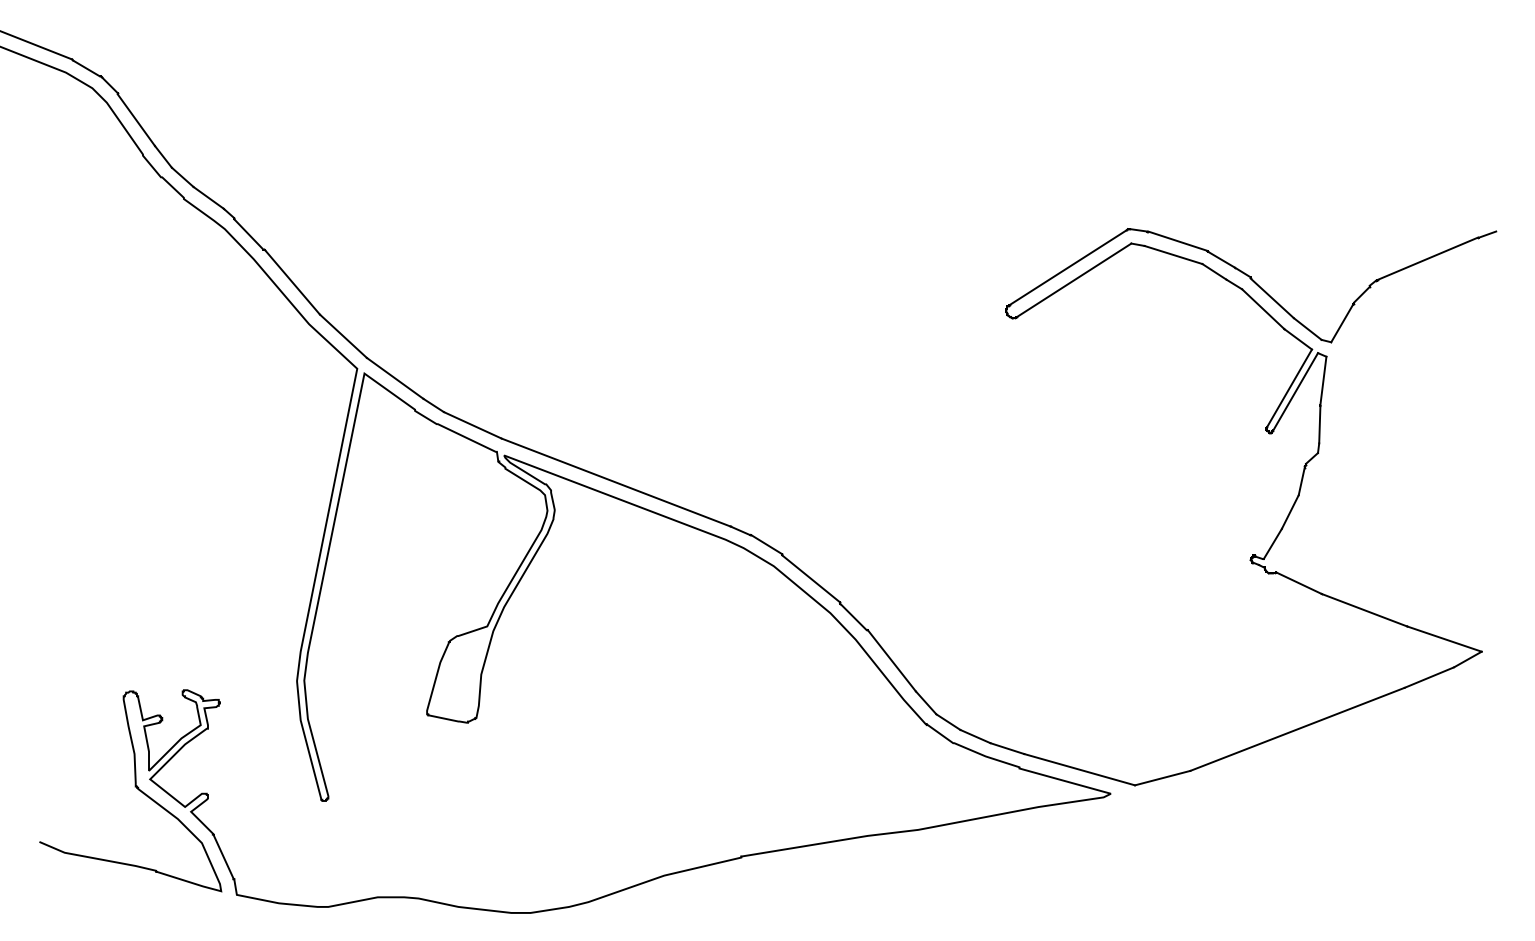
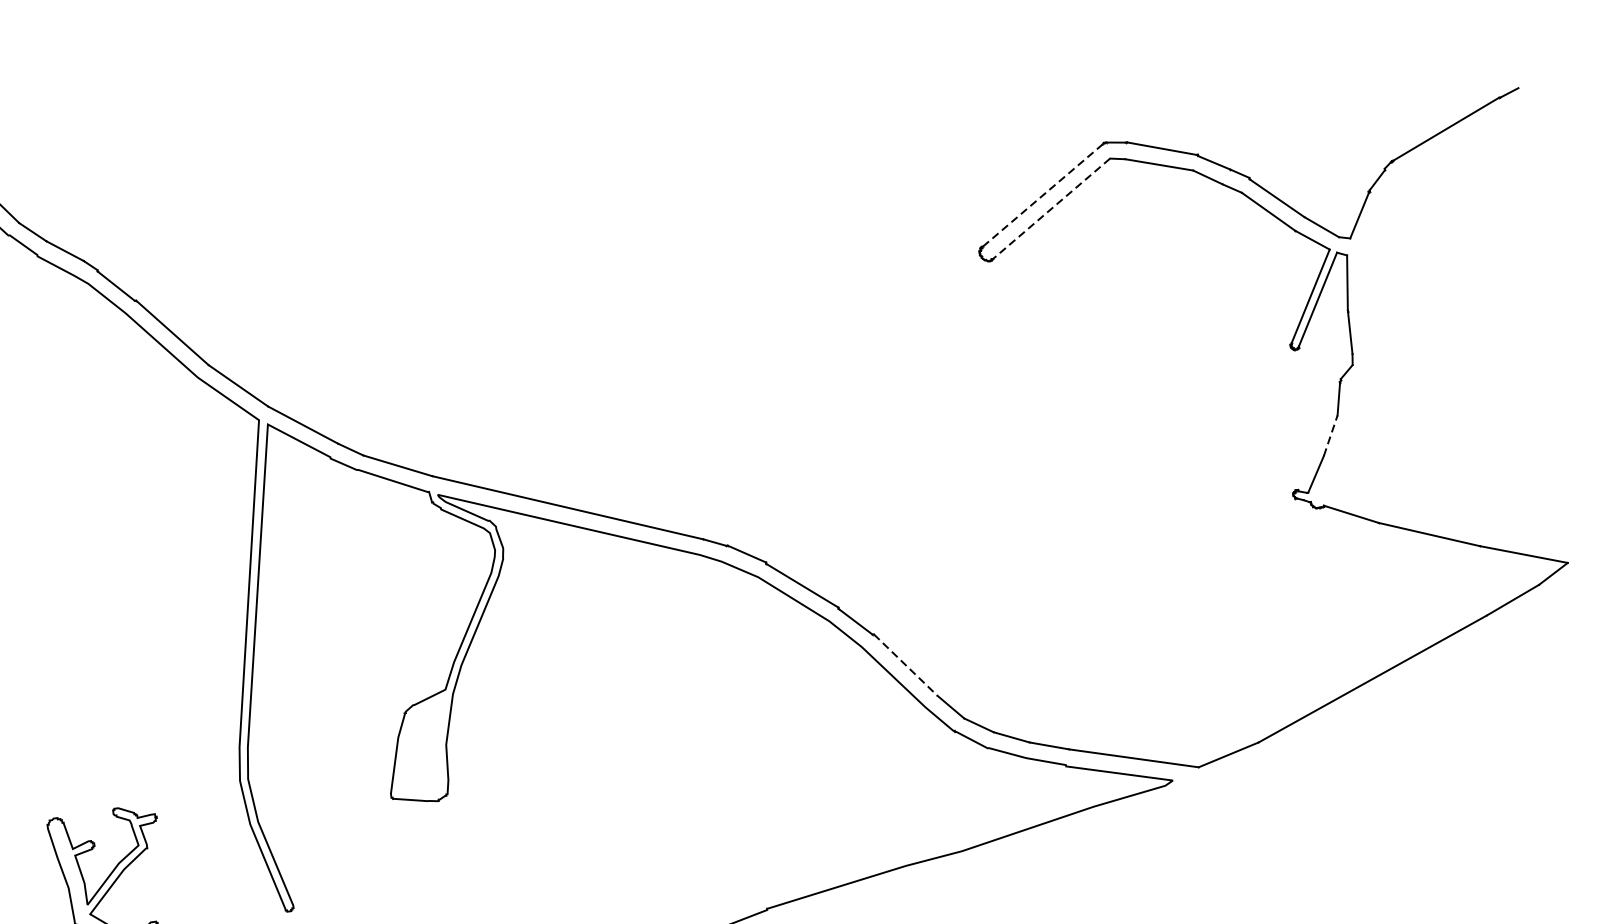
line: (1068, 267) -> (1043, 195), solid -> dashed
line: (1074, 280) -> (1051, 209), solid -> dashed
line: (1290, 512) -> (1331, 436), solid -> dashed
line: (892, 661) -> (906, 665), solid -> dashed

